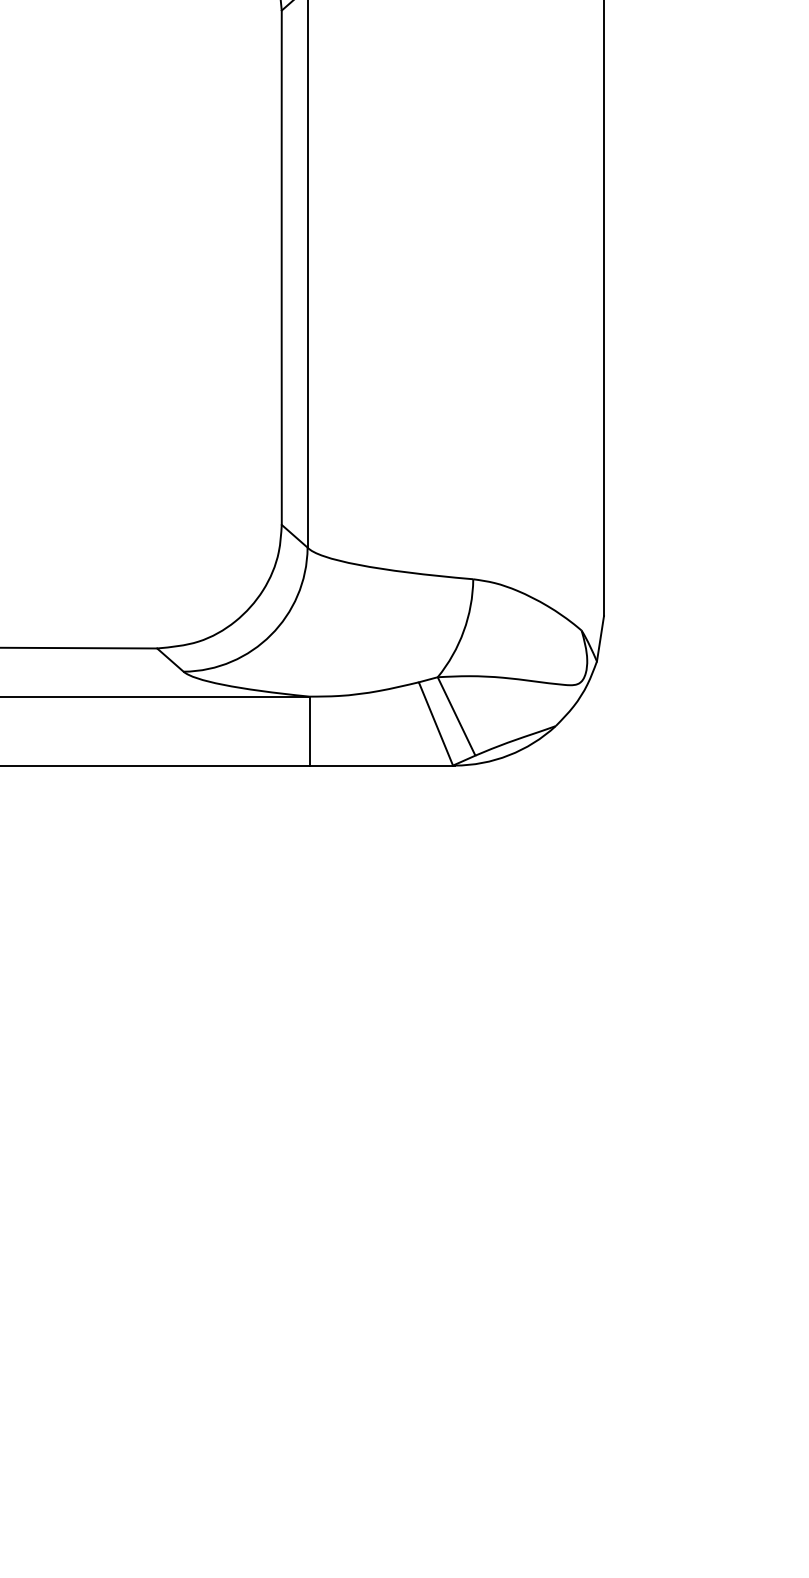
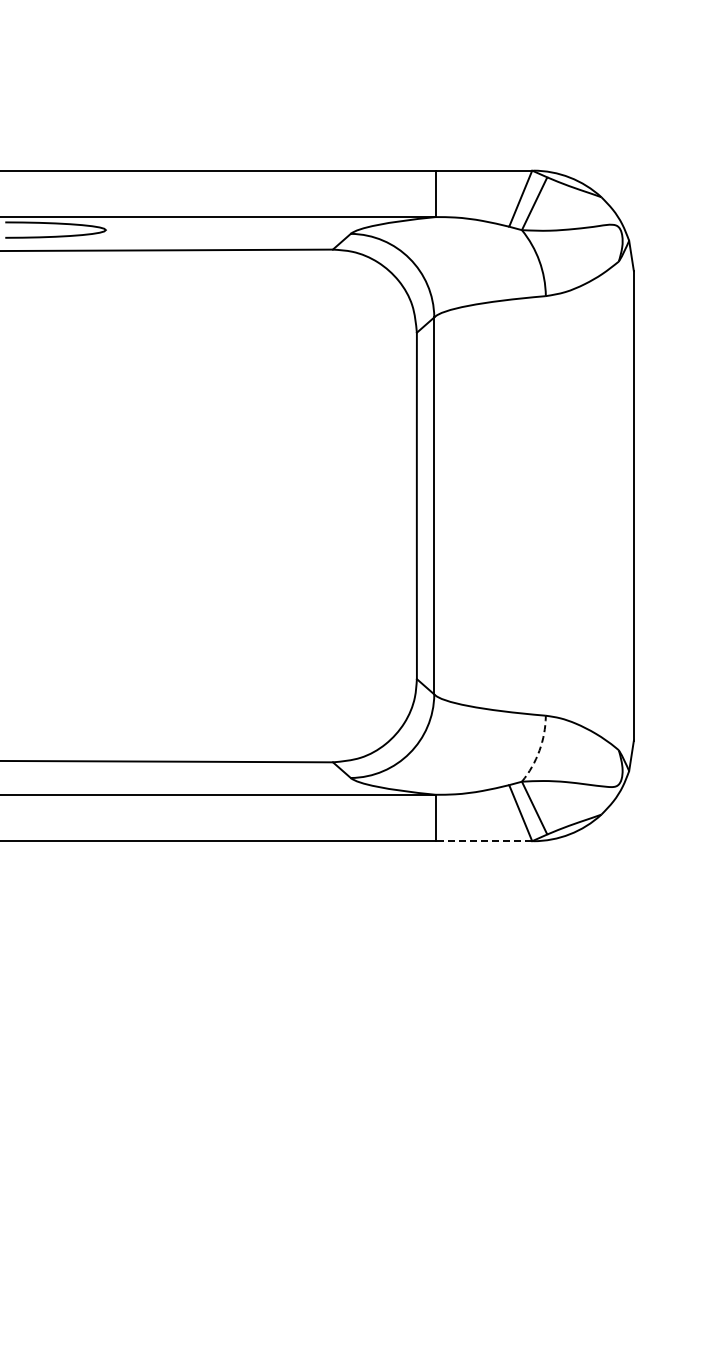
arc: (463, 630) -> (539, 750), solid -> dashed
line: (380, 766) -> (483, 841), solid -> dashed

